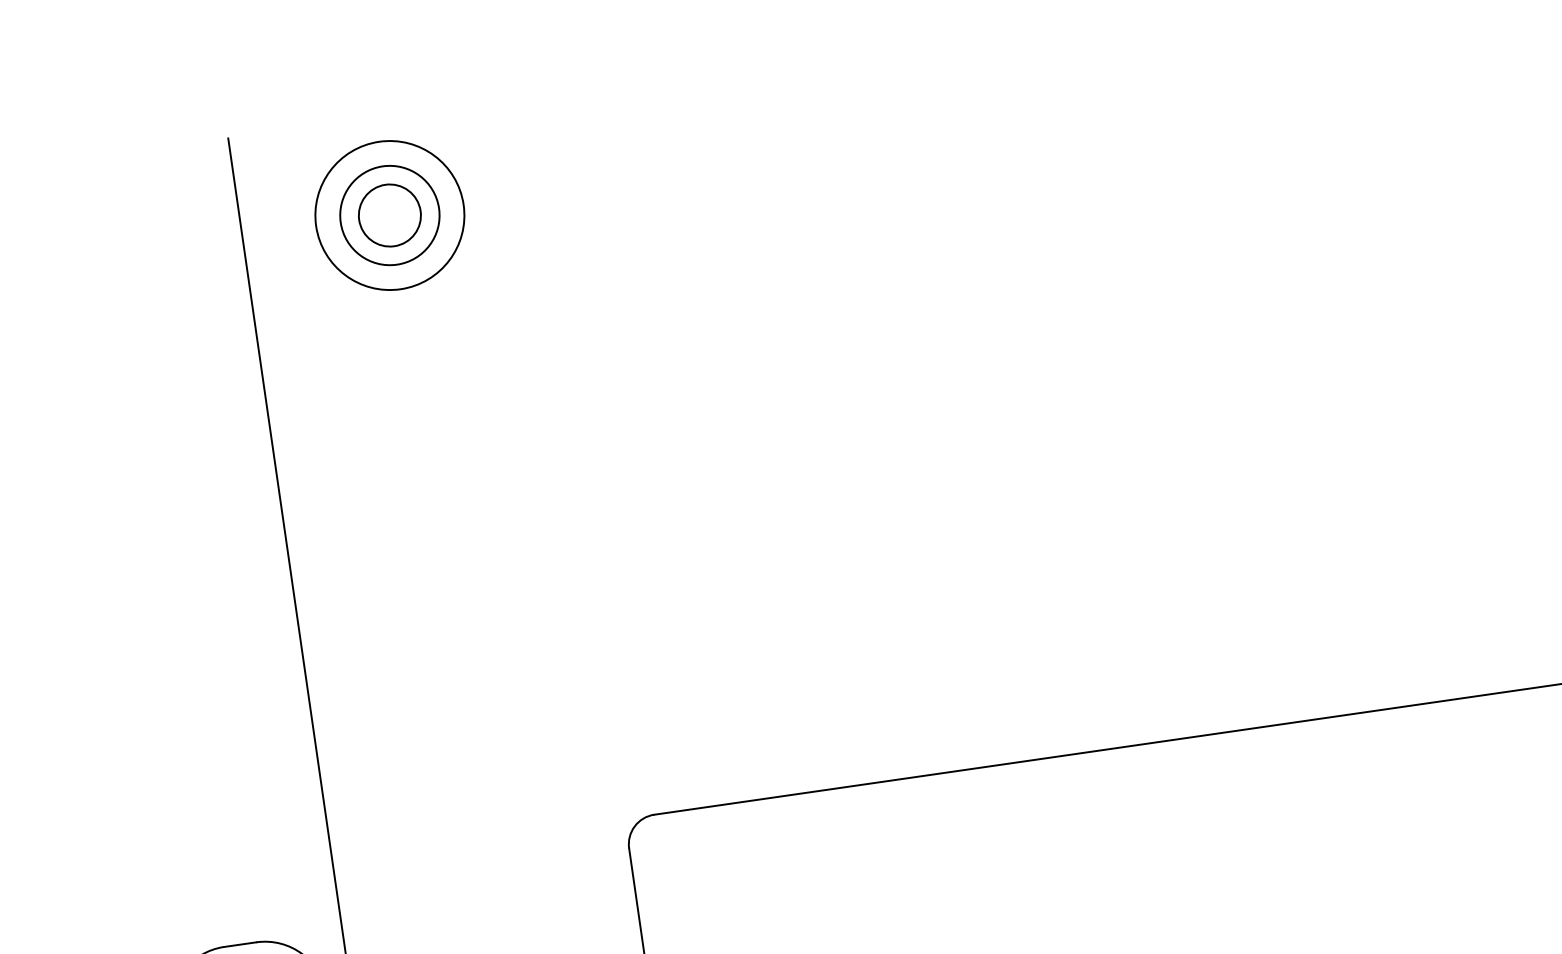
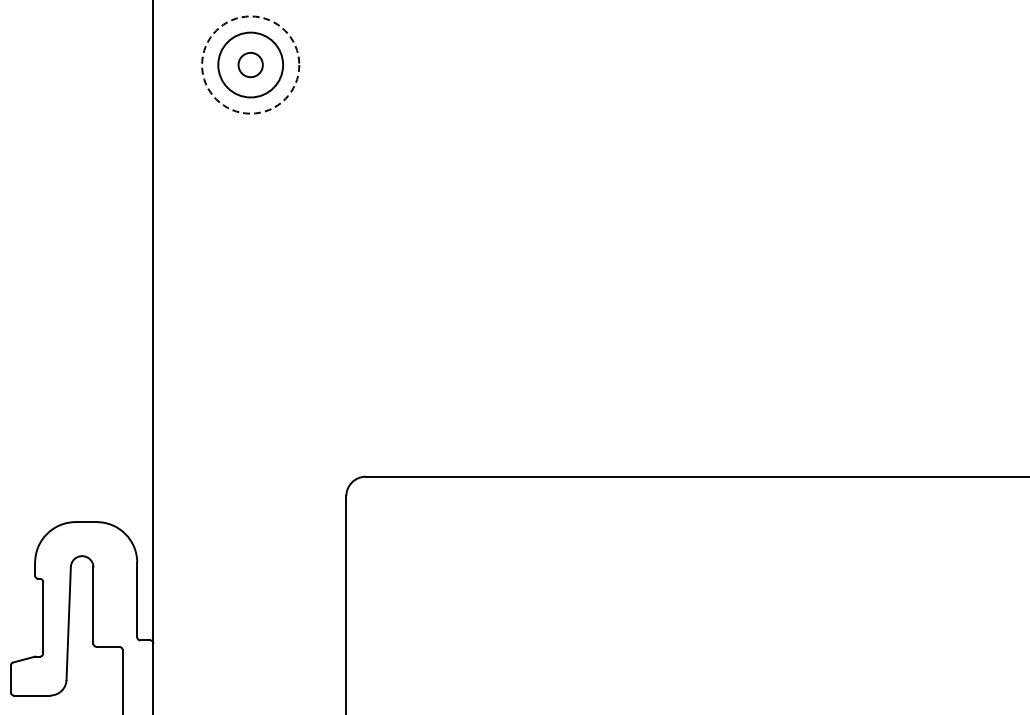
circle: (389, 214) -> (250, 64), size x0.6
circle: (389, 214) -> (250, 64), solid -> dashed

